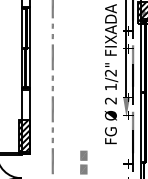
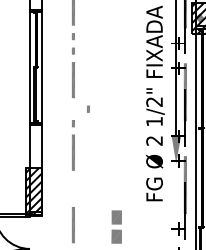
part: (52, 77) -> (88, 108), moved
line: (52, 132) -> (73, 185), removed

